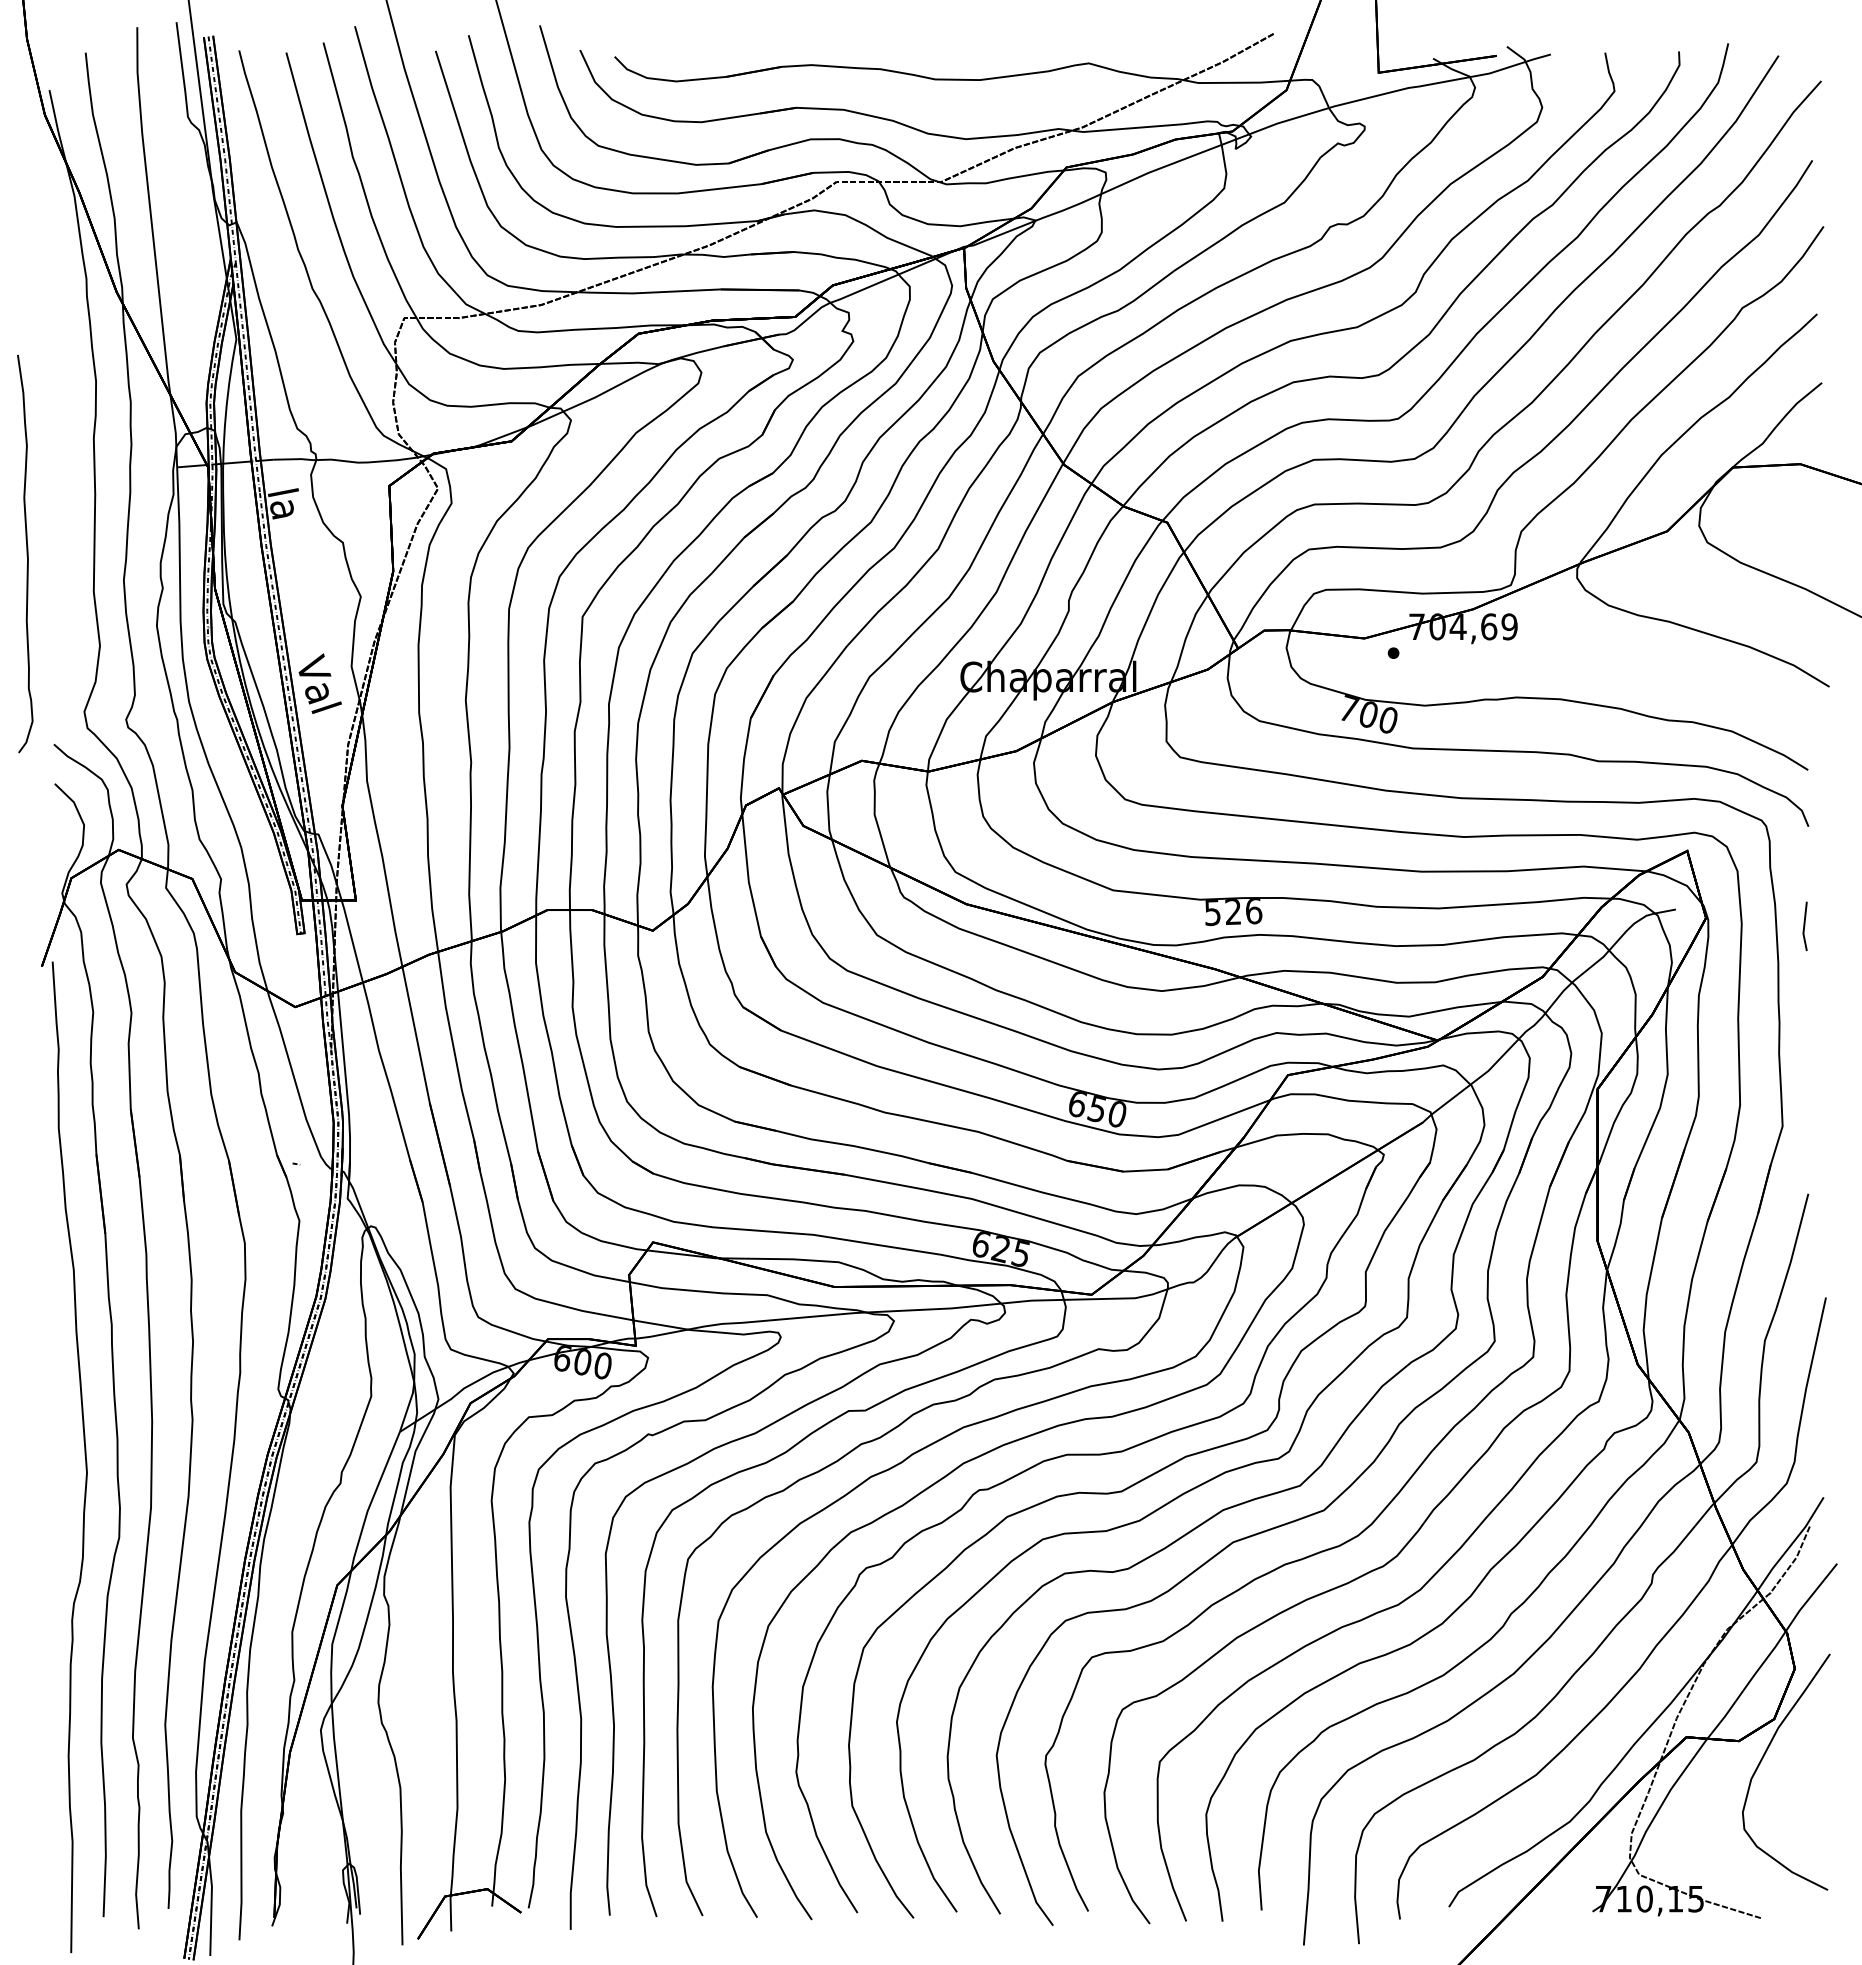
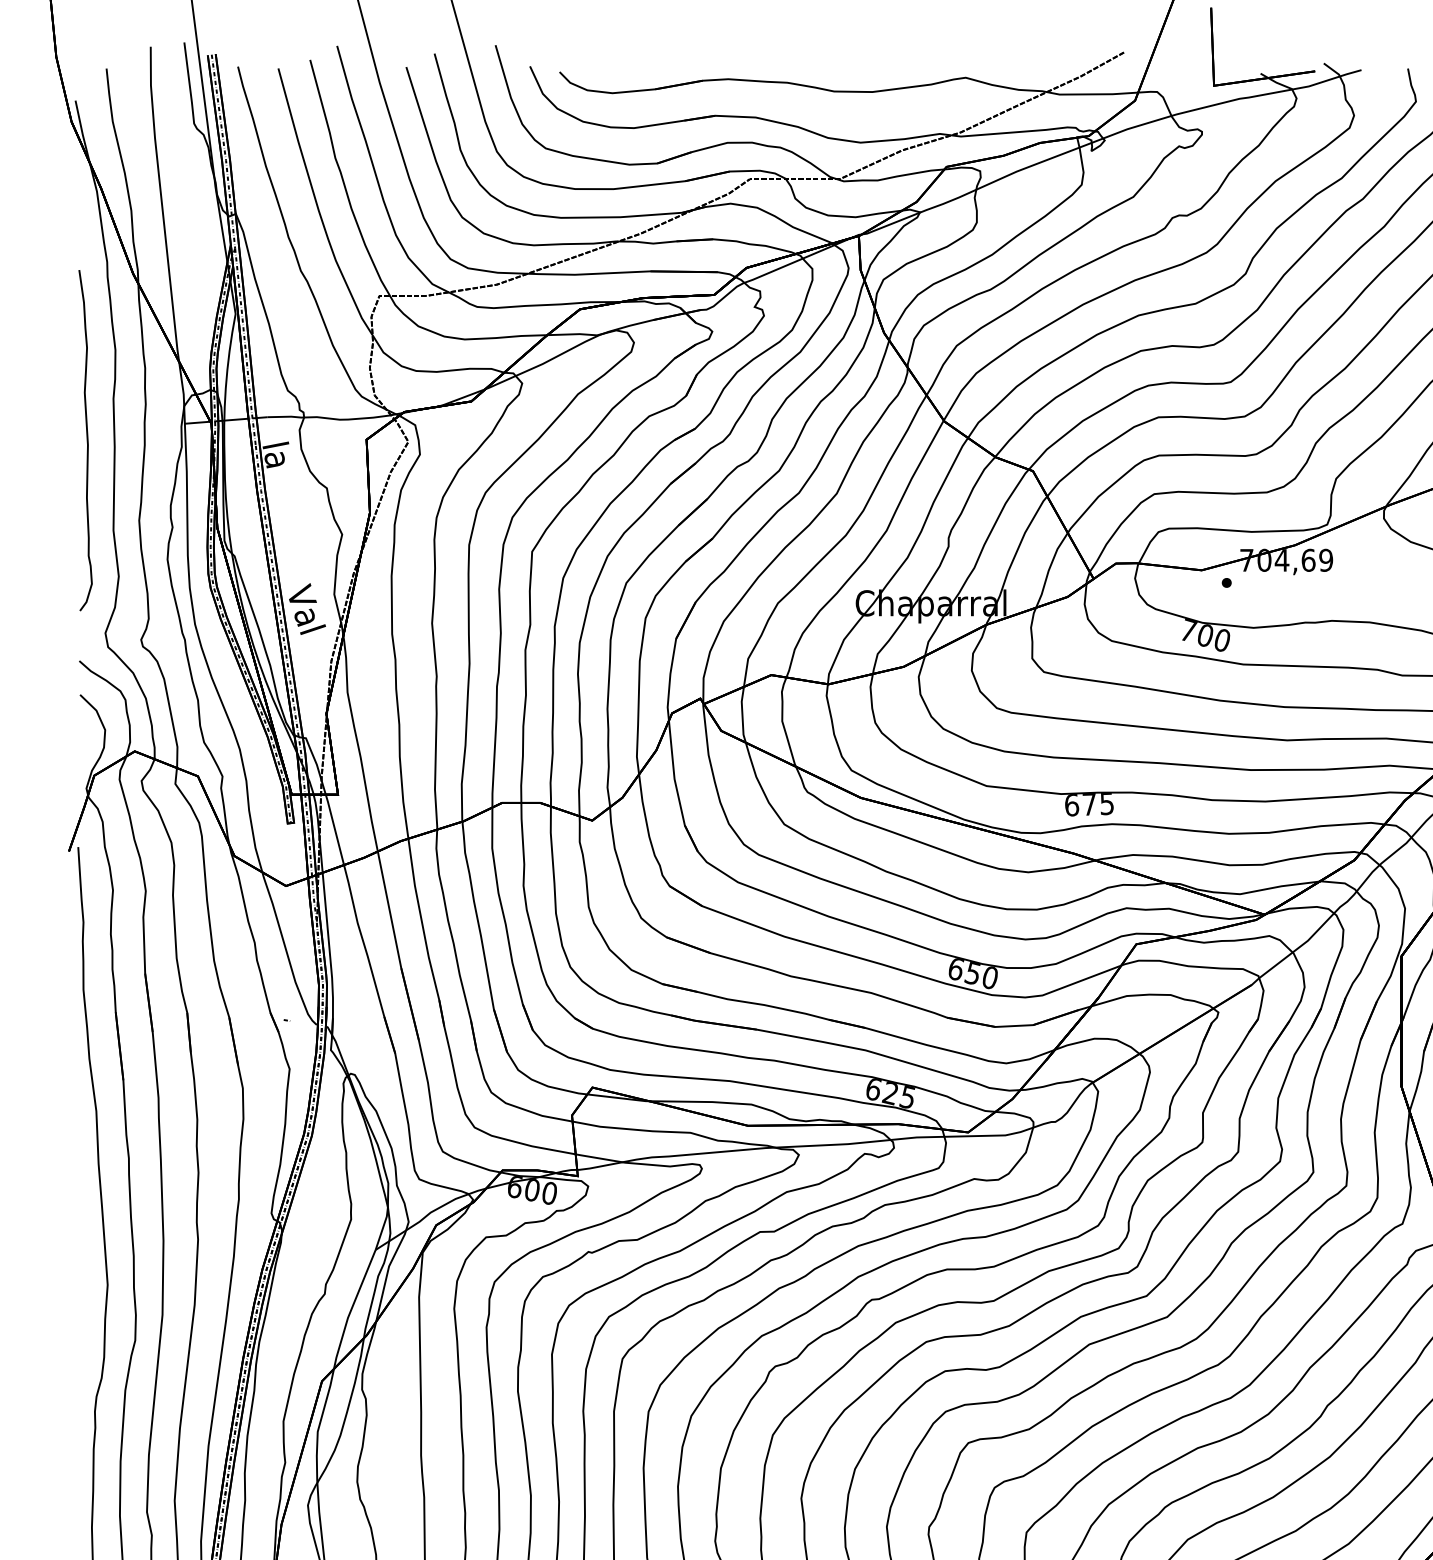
curve: (26, 553) -> (86, 440), moved
text: (1233, 912) -> (1089, 805), 526 -> 675

